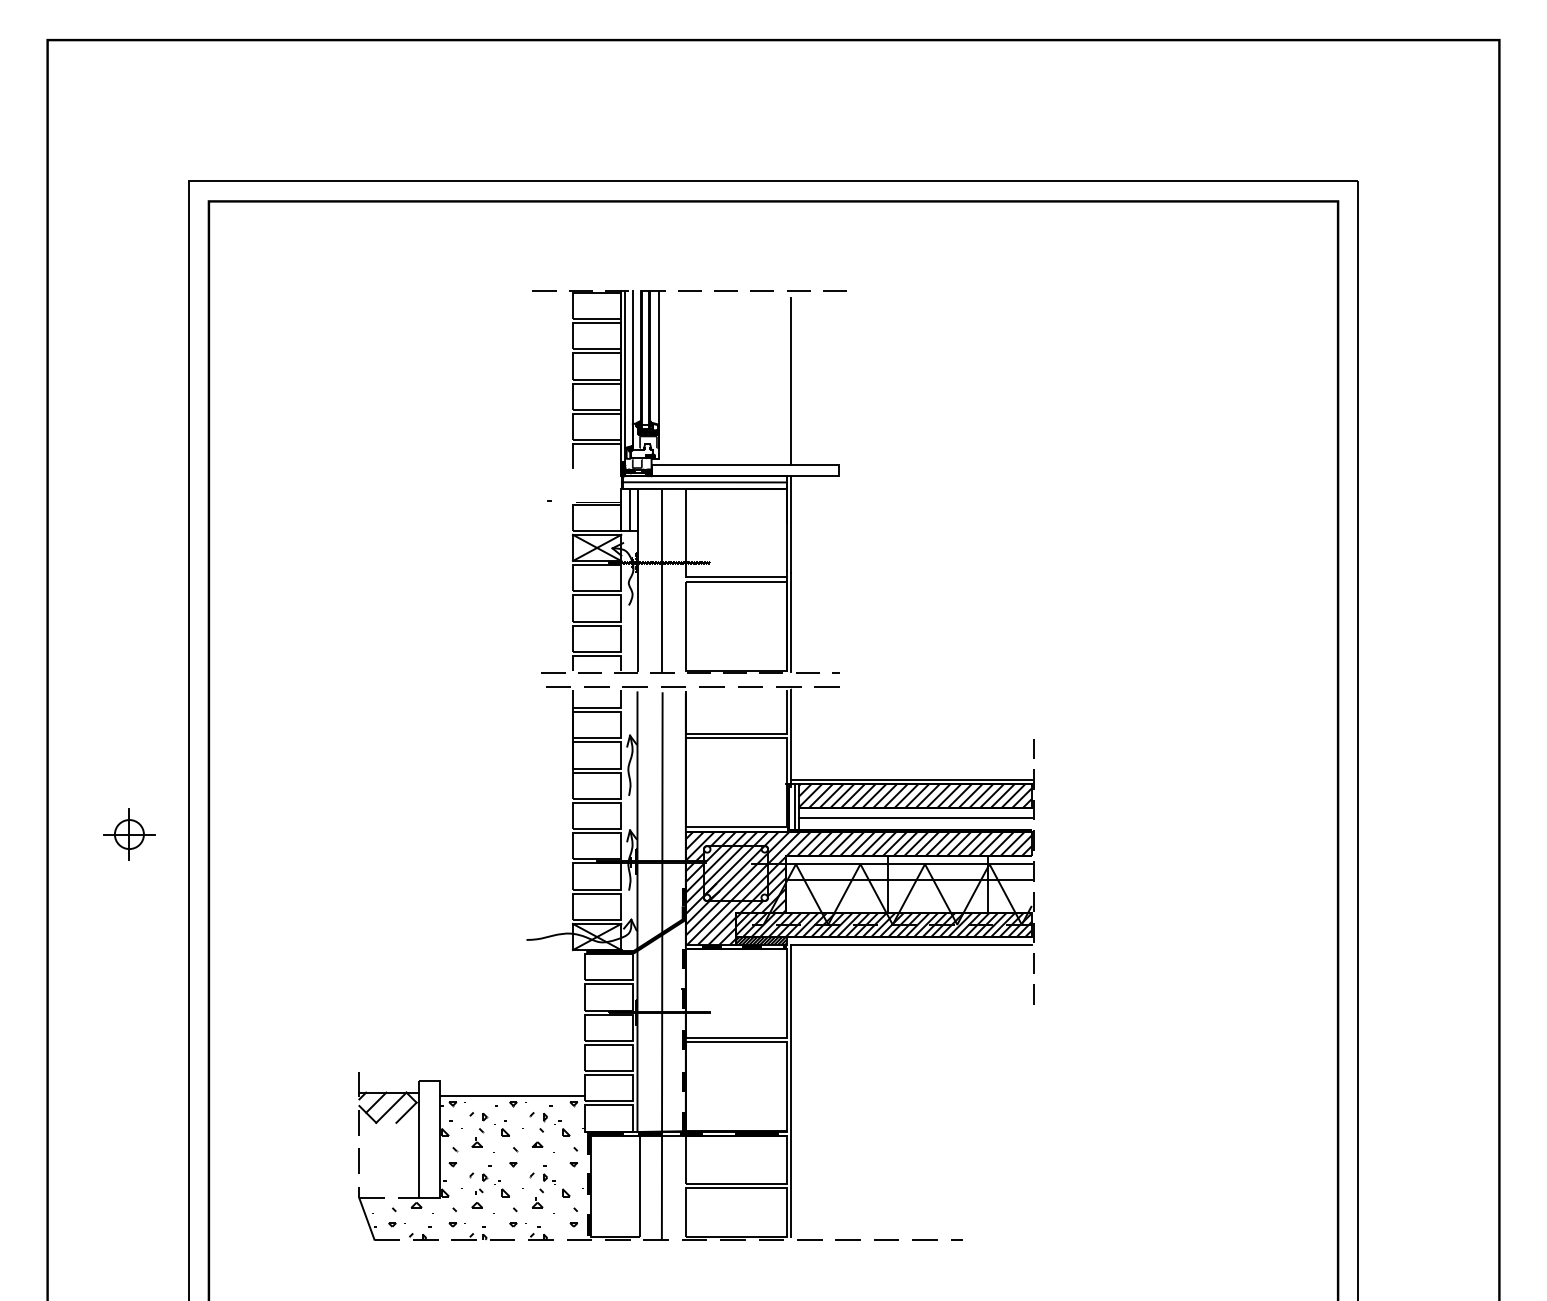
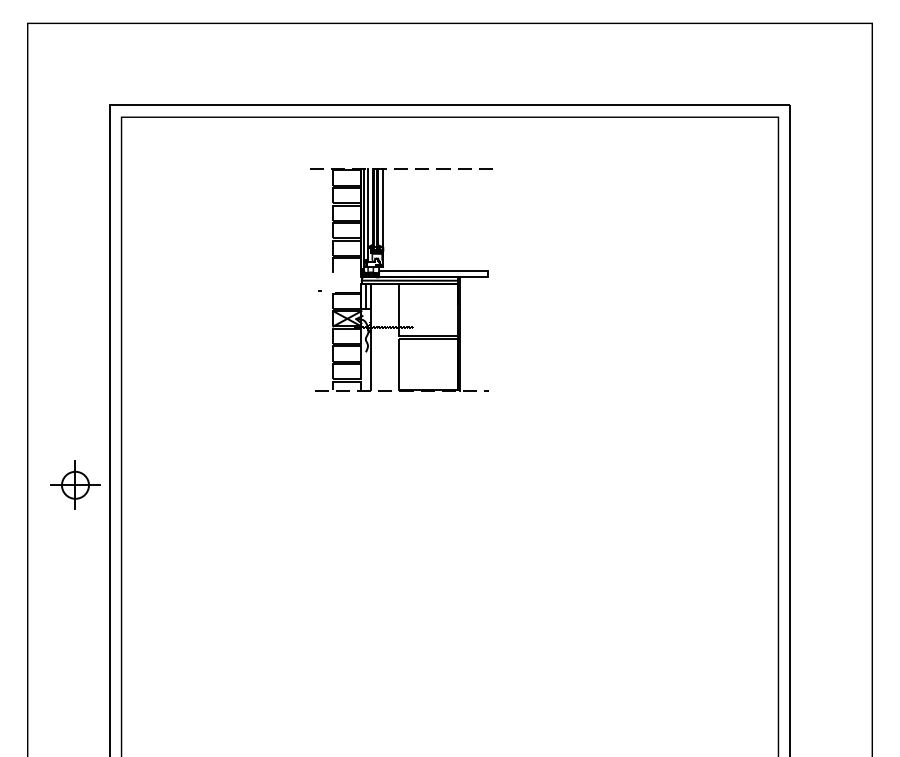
line: (791, 380) -> (460, 221), removed
line: (662, 580) -> (385, 337), removed
part: (128, 834) -> (74, 485), size x1.6
part: (697, 963) -> (405, 560), removed

